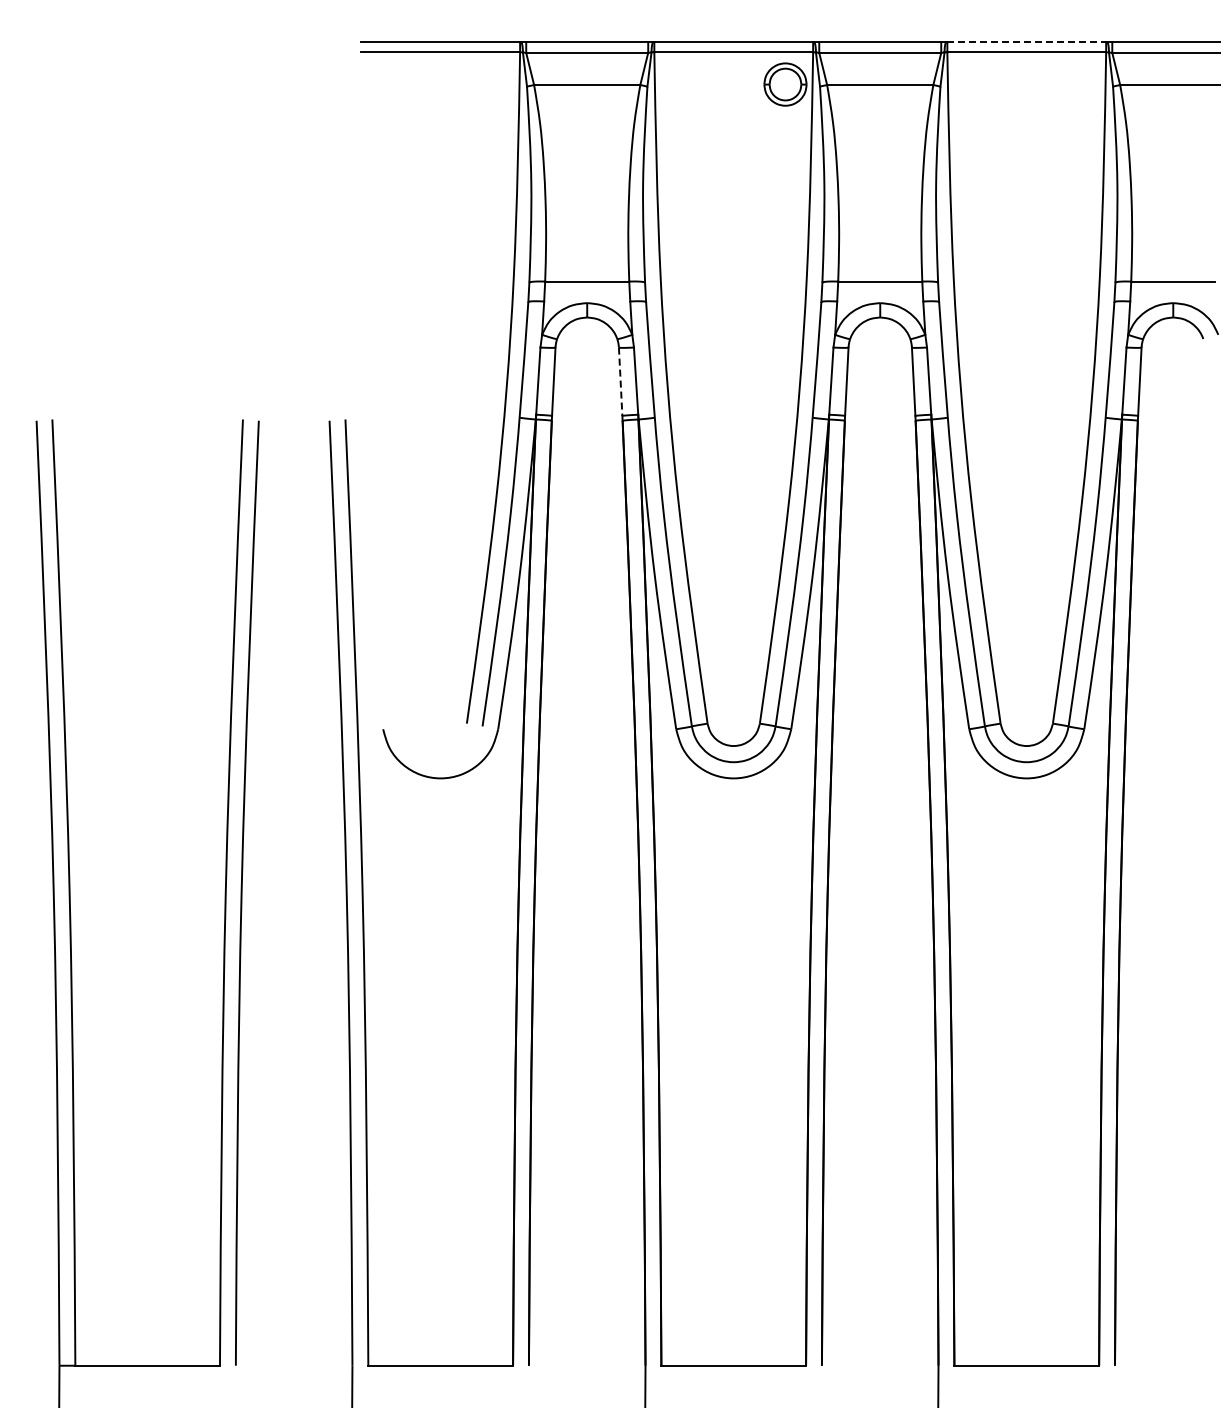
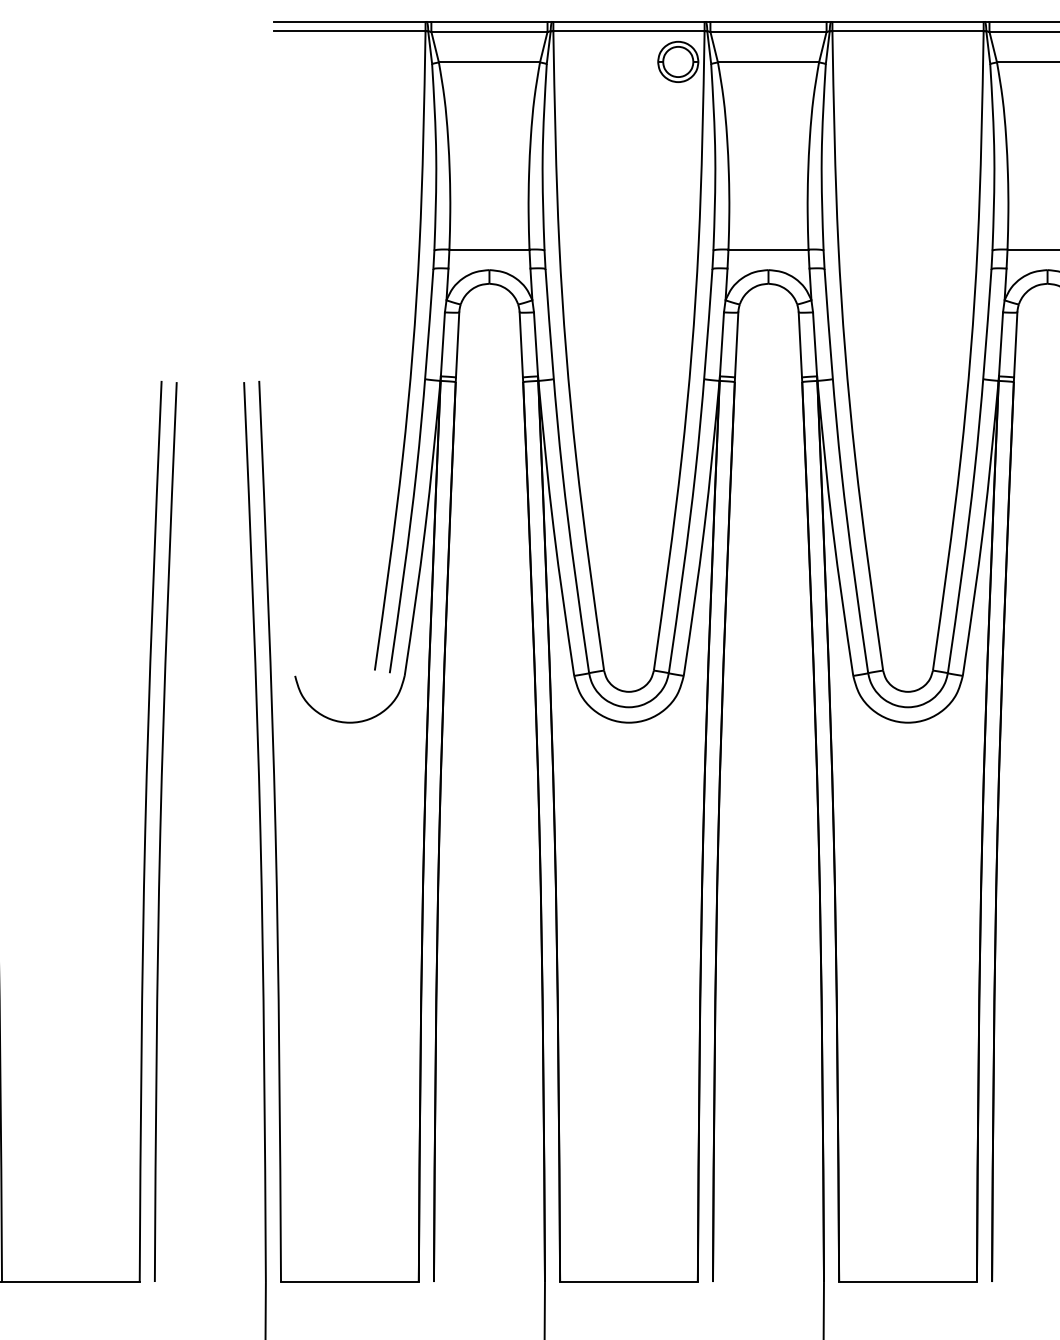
line: (1027, 42) -> (908, 21), dashed -> solid
line: (620, 382) -> (521, 345), dashed -> solid

